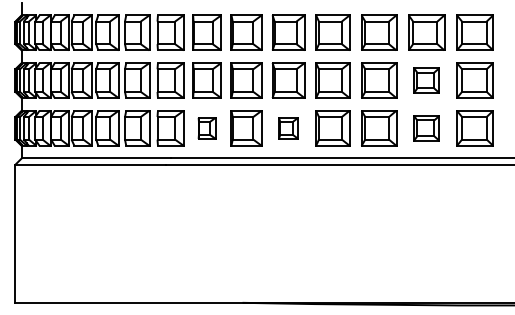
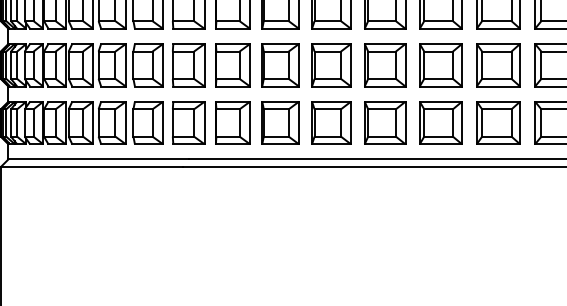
part: (426, 80) -> (498, 65), size x1.43
part: (206, 128) -> (232, 123), size x1.67
part: (288, 128) -> (331, 123), size x1.67
part: (426, 128) -> (498, 123), size x1.43

